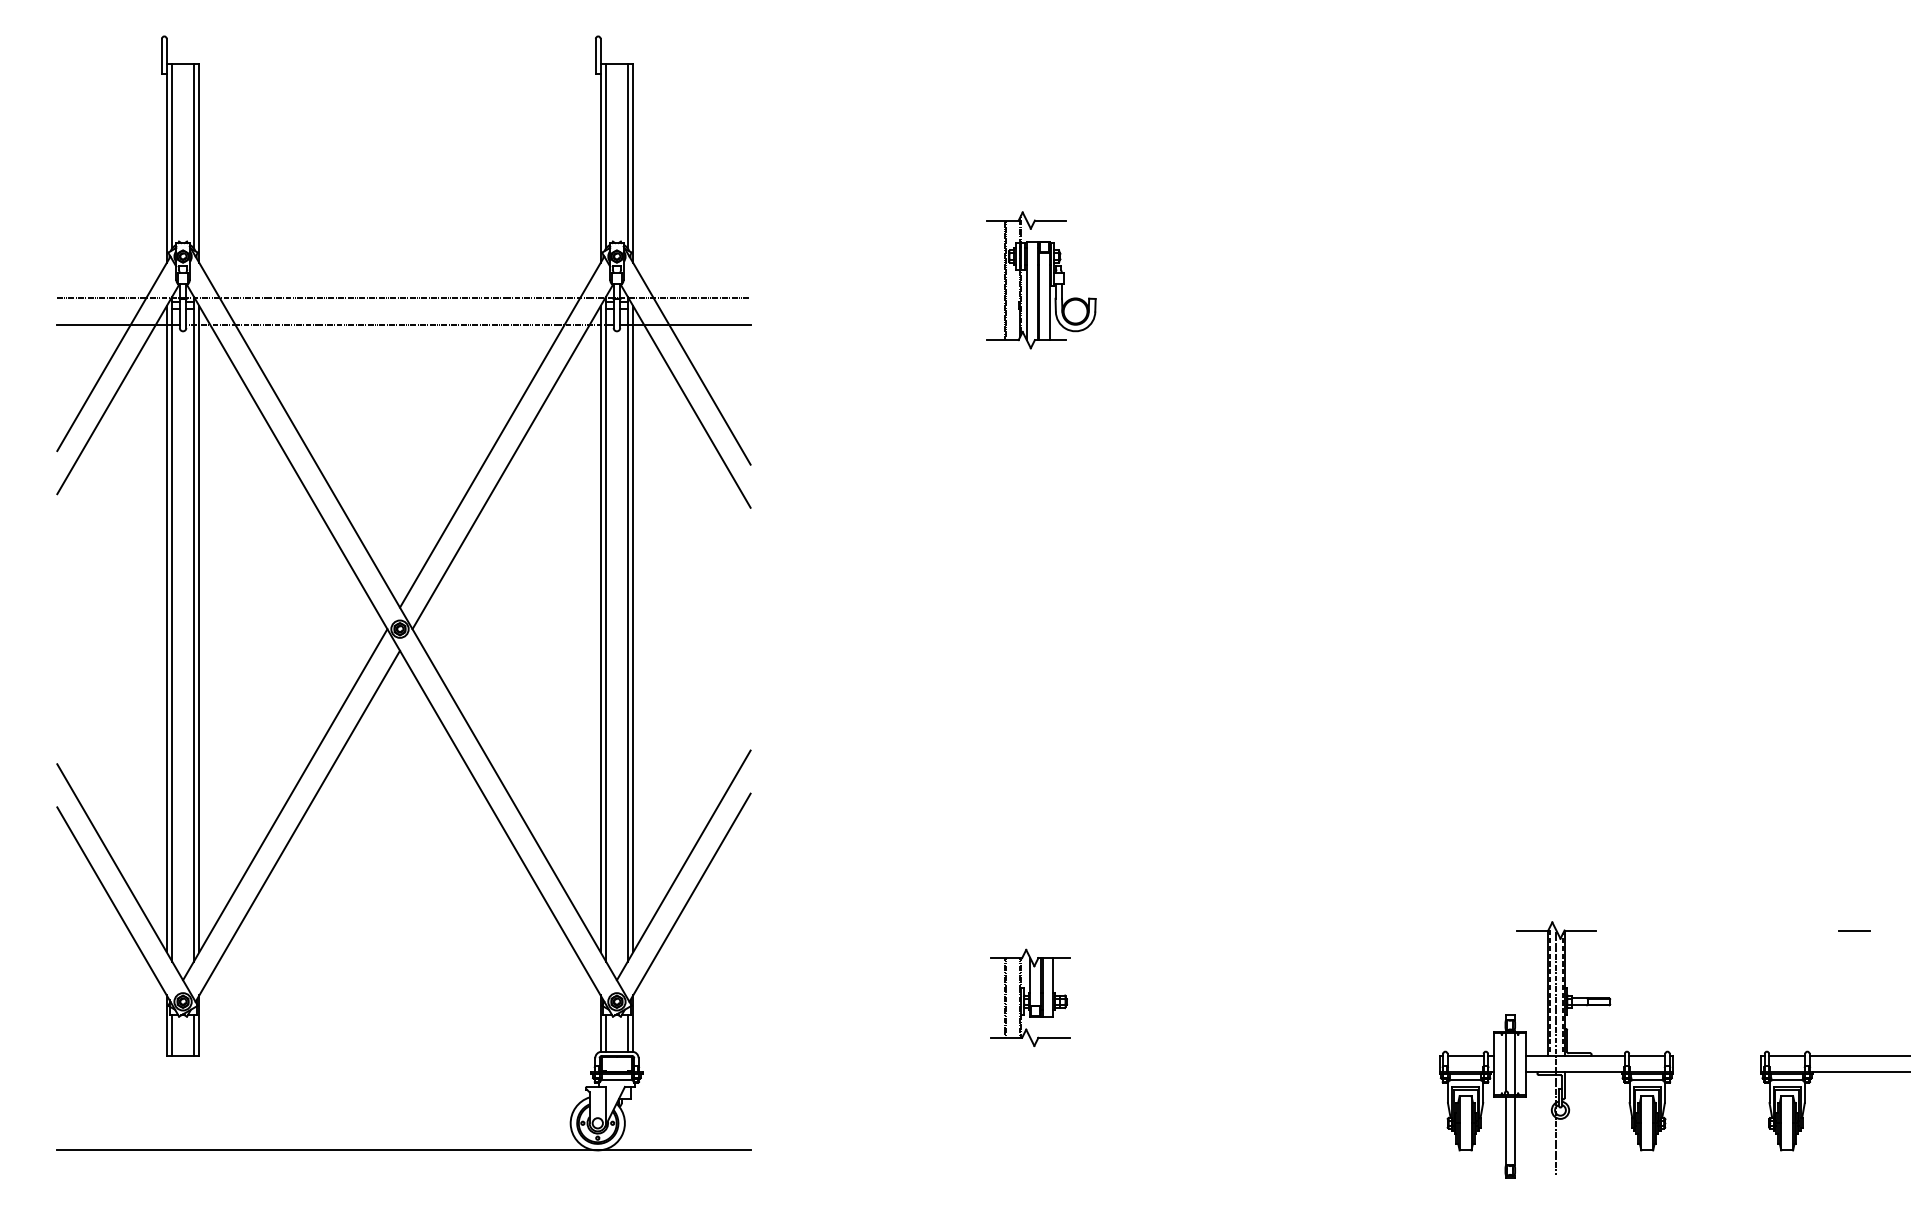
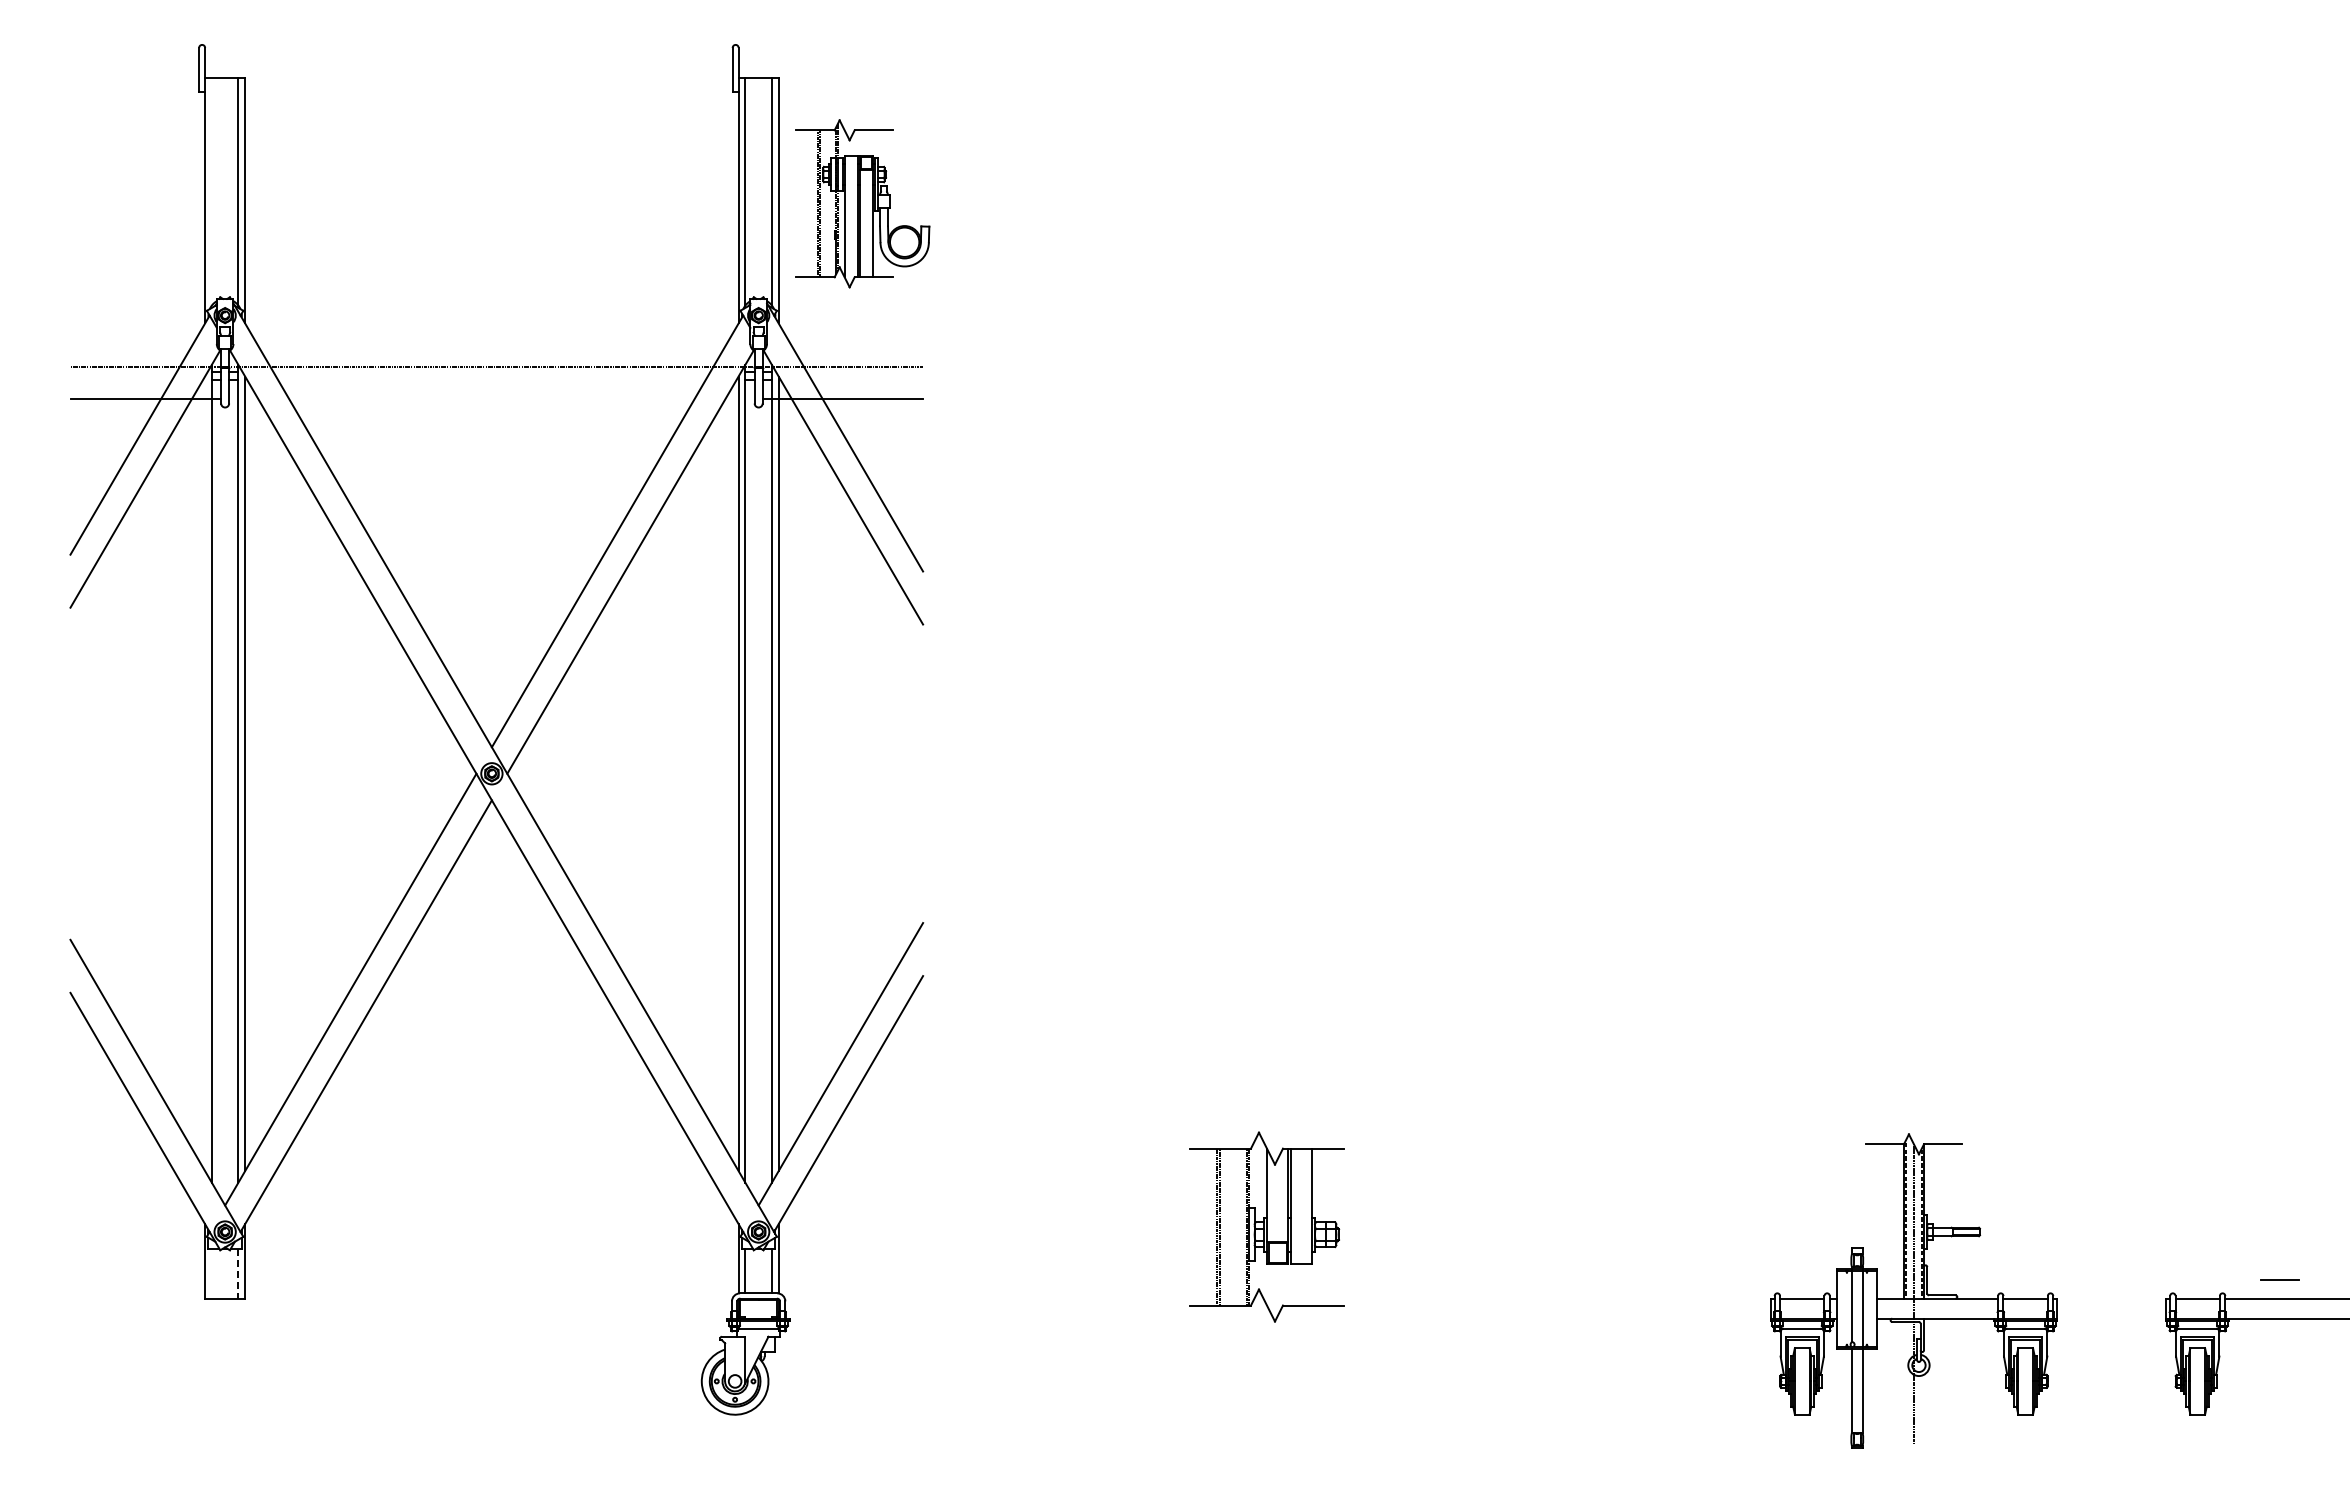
line: (171, 155) -> (211, 191), removed
part: (1041, 280) -> (862, 203), moved
line: (399, 324) -> (491, 399), removed
line: (167, 628) -> (205, 773), removed
line: (1853, 929) -> (2279, 1279), moved
part: (1029, 998) -> (1266, 1227), size x1.6
line: (171, 1035) -> (211, 1273), removed
line: (193, 1036) -> (238, 1274), solid -> dashed
line: (403, 1150) -> (496, 1414), removed

